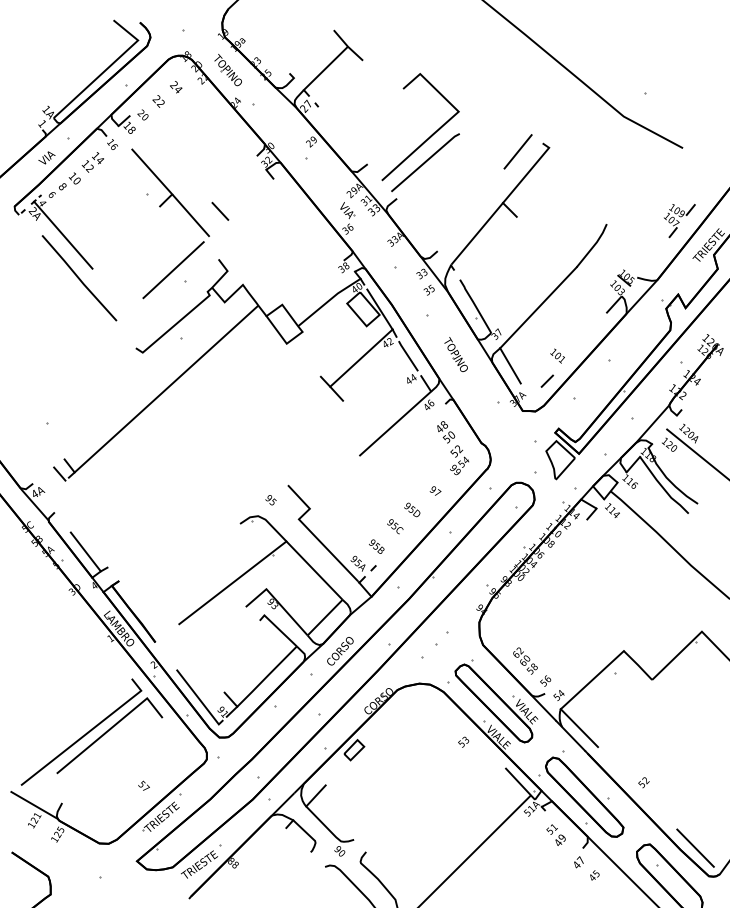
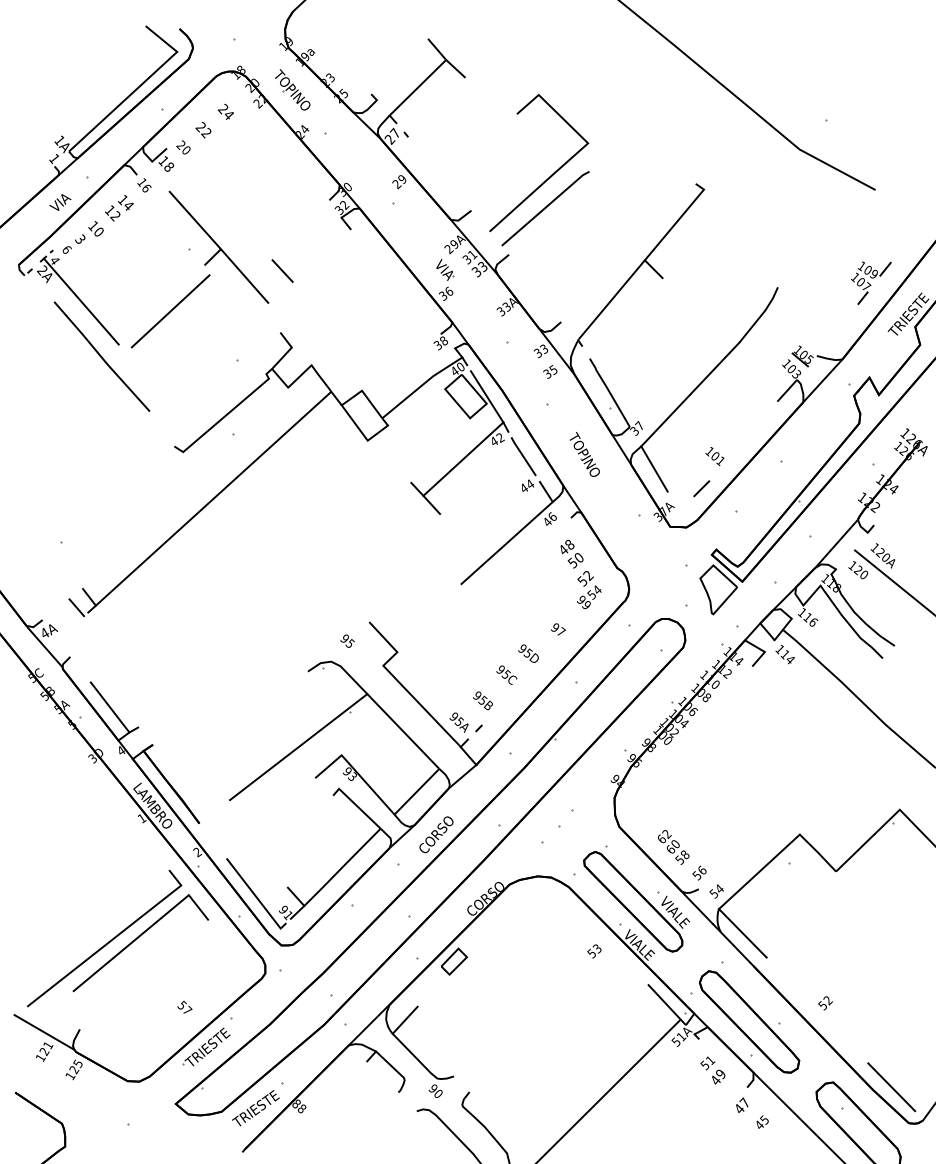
line: (517, 151) -> (663, 194), removed
text: (62, 186) -> (80, 239), 8 -> 3
line: (173, 270) -> (170, 311), moved

